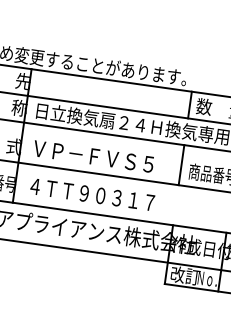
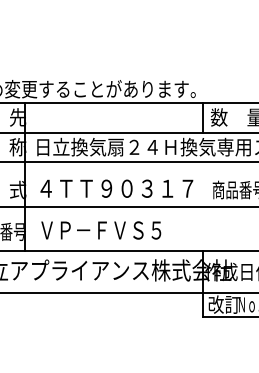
text: (102, 157) -> (116, 188), ＶＰ－ＦＶＳ５ -> ４ＴＴ９０３１７
line: (181, 165) -> (203, 184), removed
text: (92, 194) -> (110, 230), ４ＴＴ９０３１７ -> ＶＰ－ＦＶＳ５

